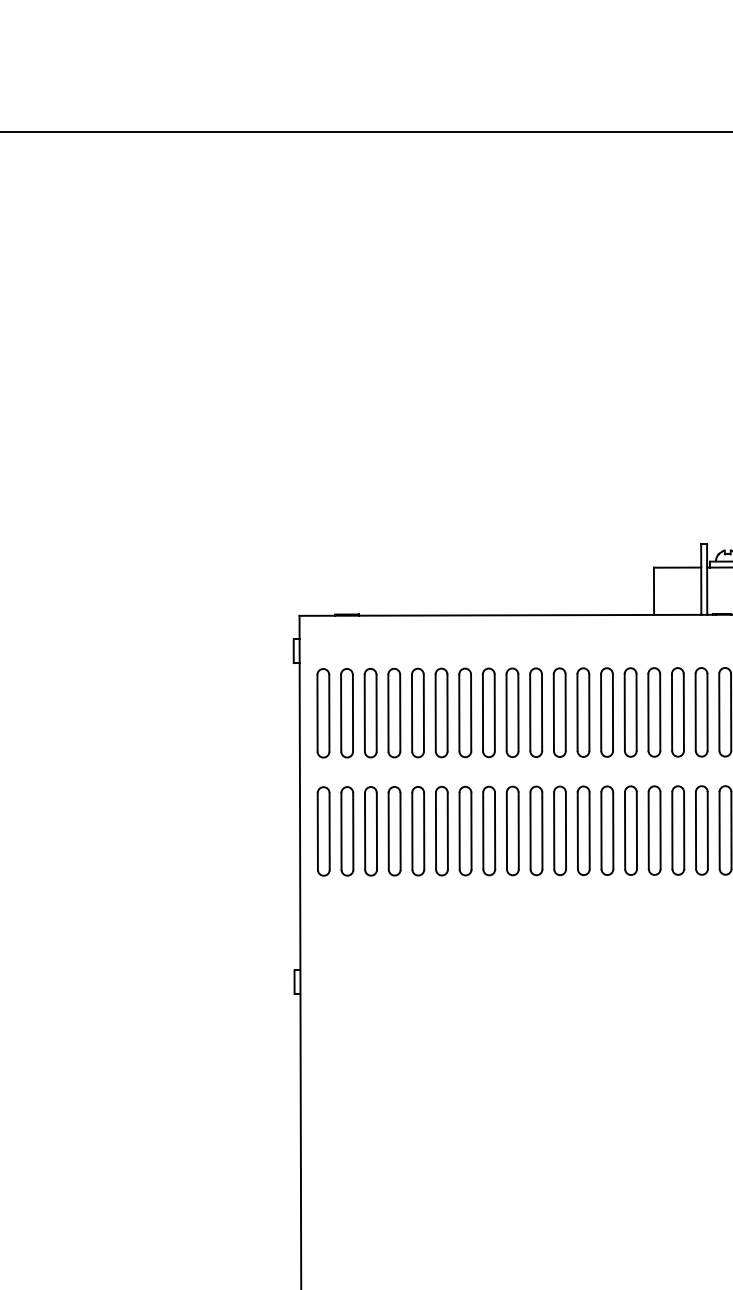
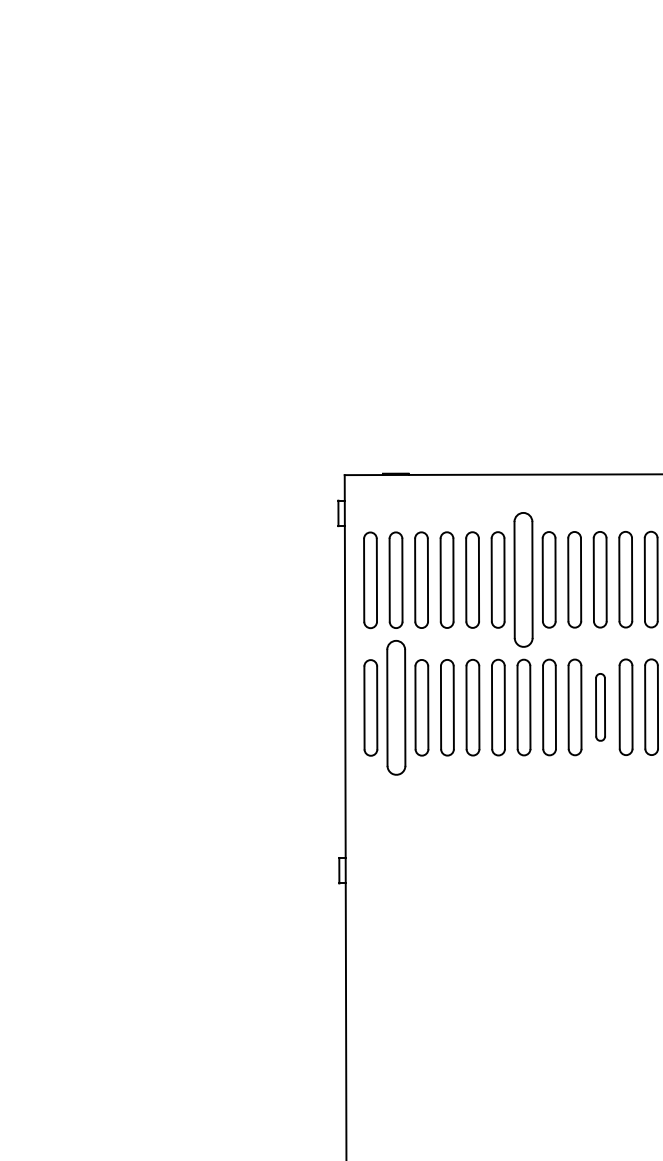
part: (465, 712) -> (523, 579), size x1.4
part: (536, 830) -> (600, 706), size x0.7
part: (347, 831) -> (396, 707), size x1.4

